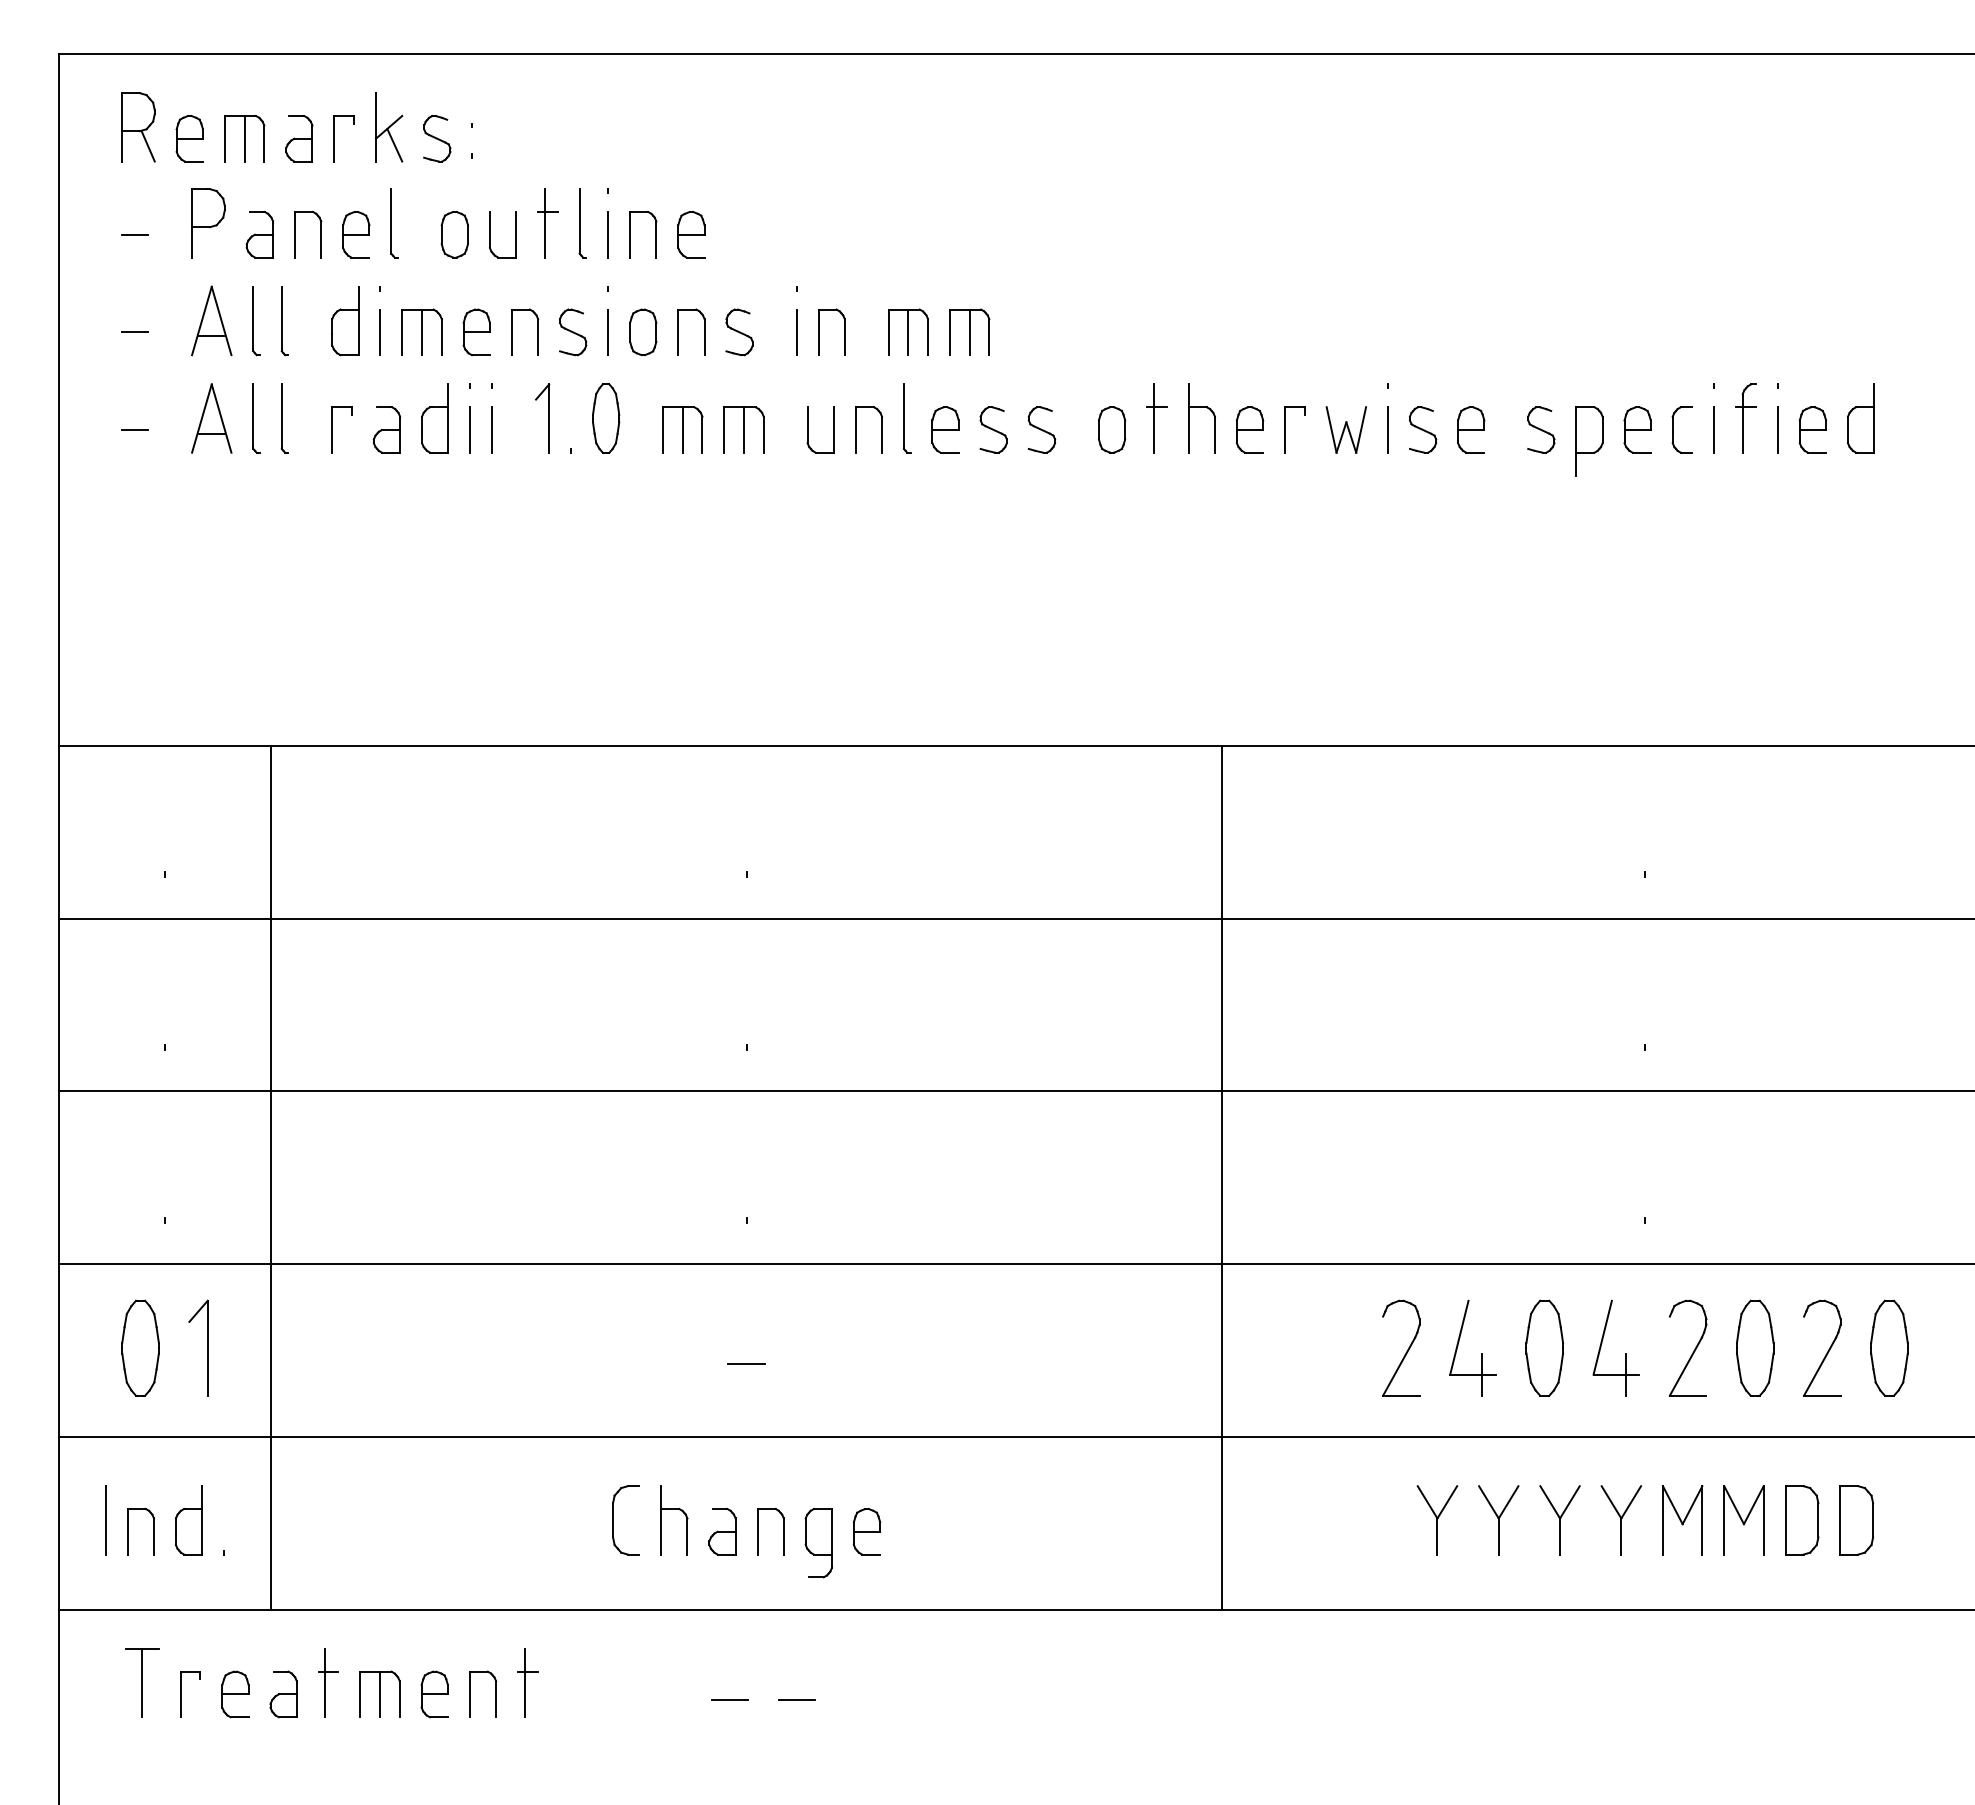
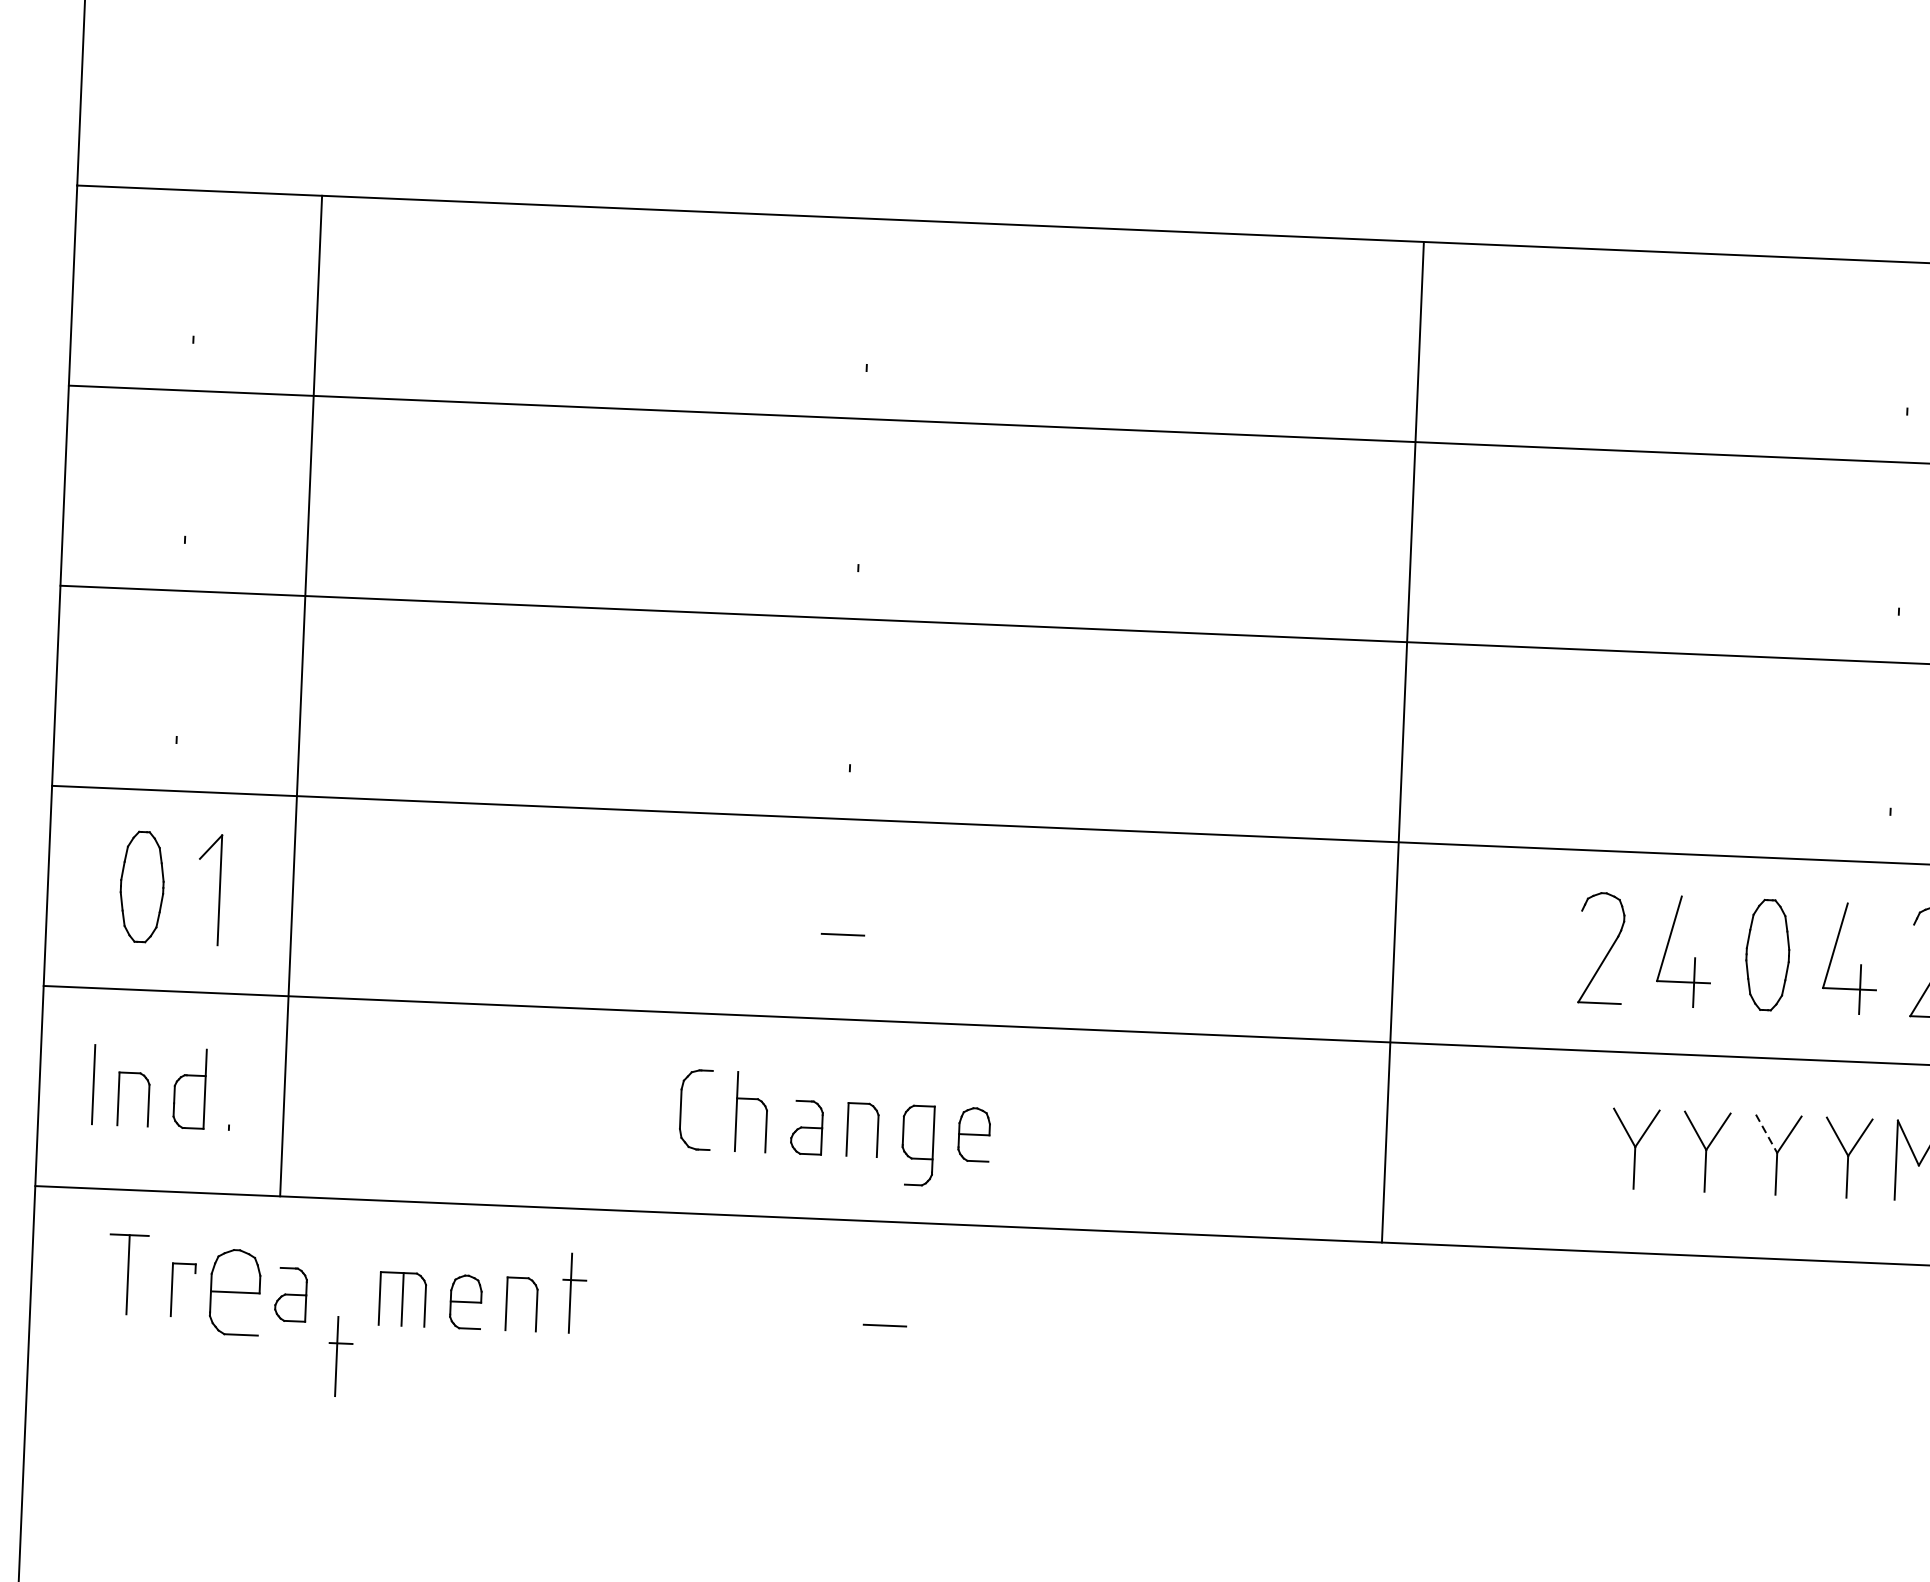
line: (1550, 1502) -> (1766, 1134), solid -> dashed
part: (328, 1682) -> (340, 1356), moved
part: (235, 1694) -> (235, 1292), size x1.6
line: (729, 1699) -> (806, 1322), removed

